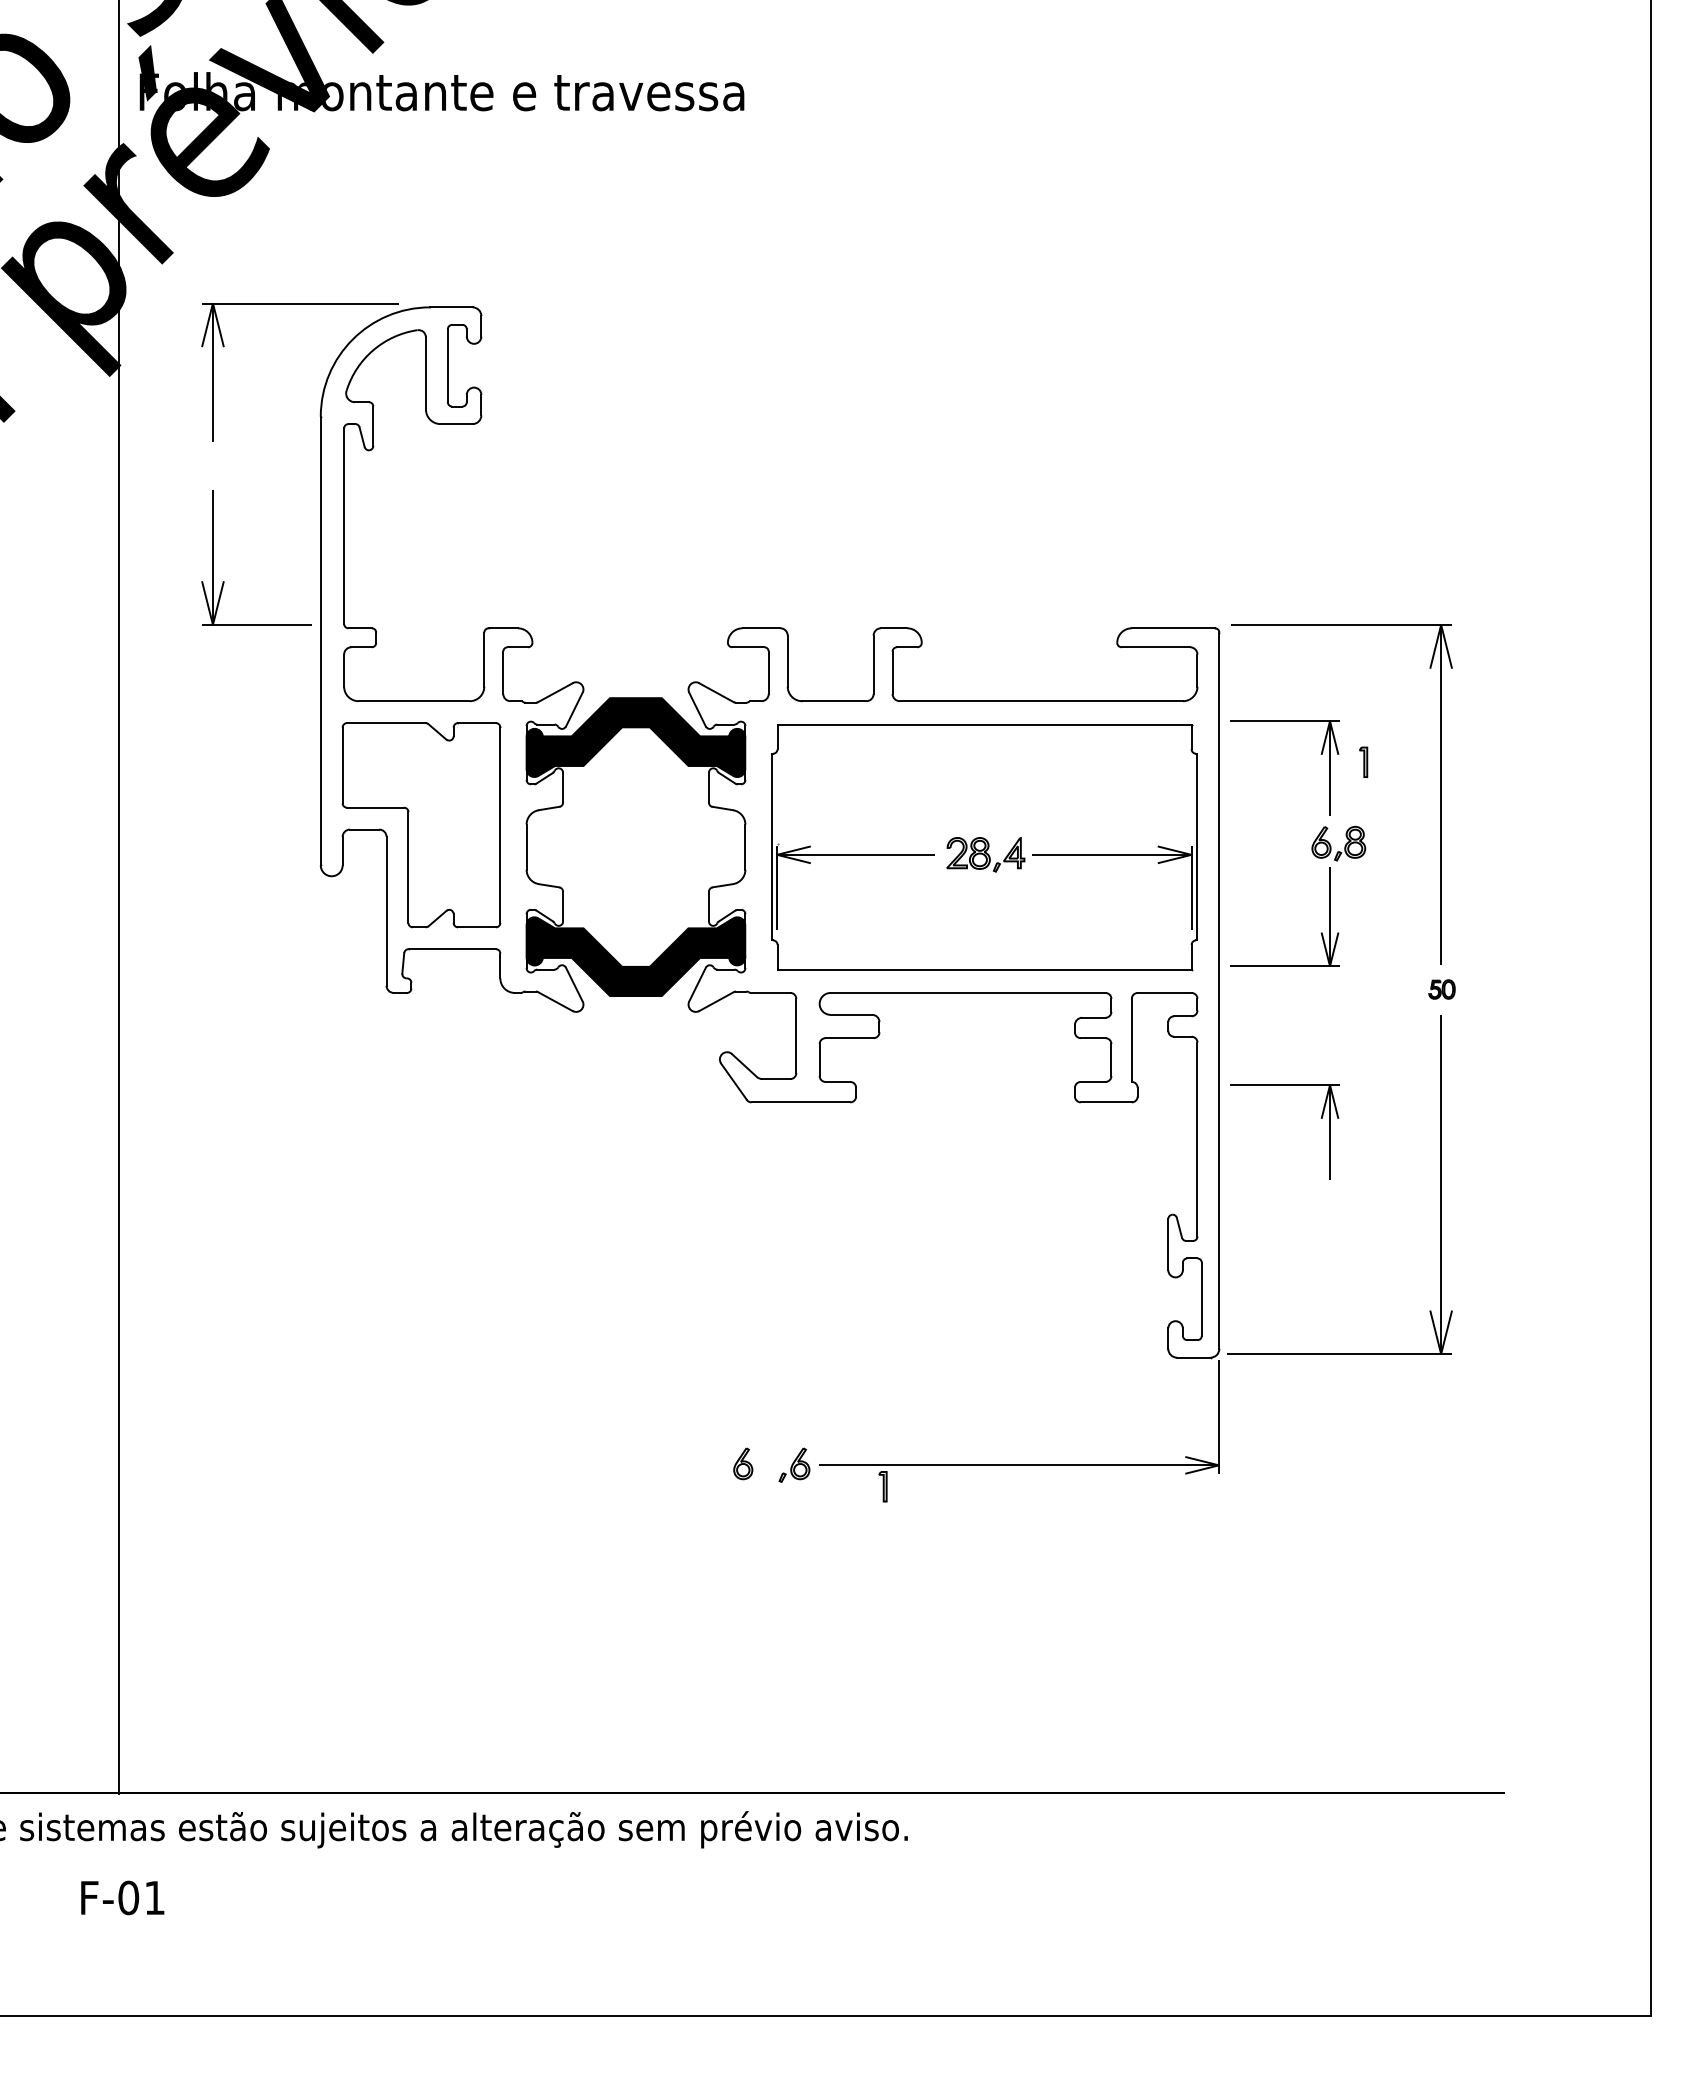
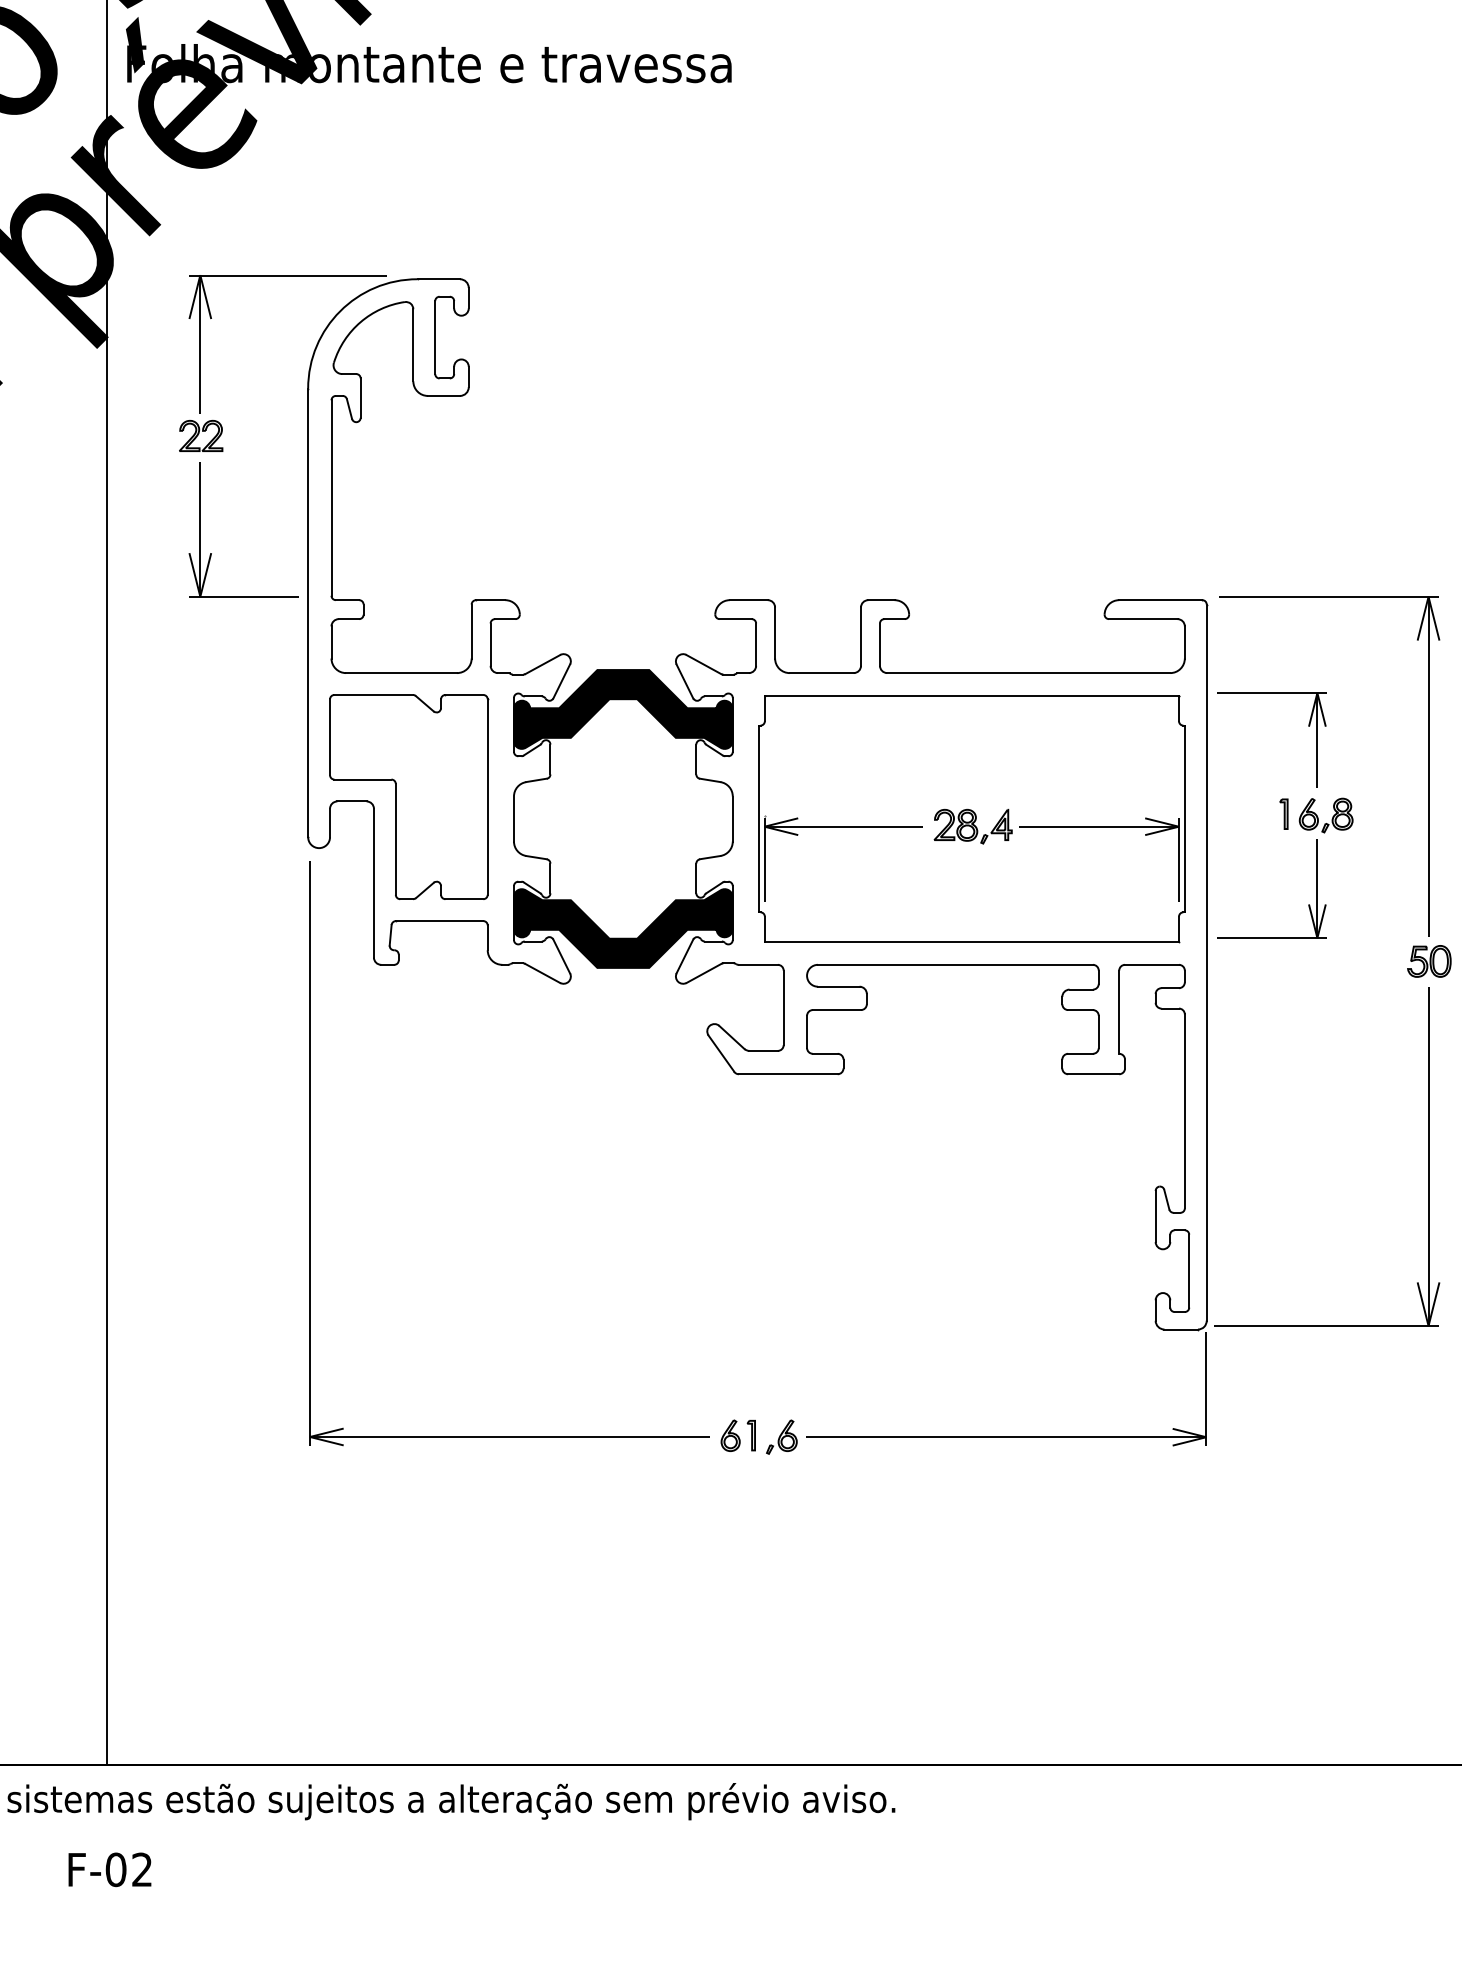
part: (213, 464) -> (200, 436), added
part: (1363, 761) -> (1283, 813), moved
part: (1441, 989) -> (1428, 961), size x1.67
part: (1320, 1118) -> (1307, 1090), removed
part: (323, 1181) -> (310, 1153), added
part: (882, 1486) -> (750, 1435), moved
text: (154, 1897) -> (141, 1869), F-01 -> F-02

